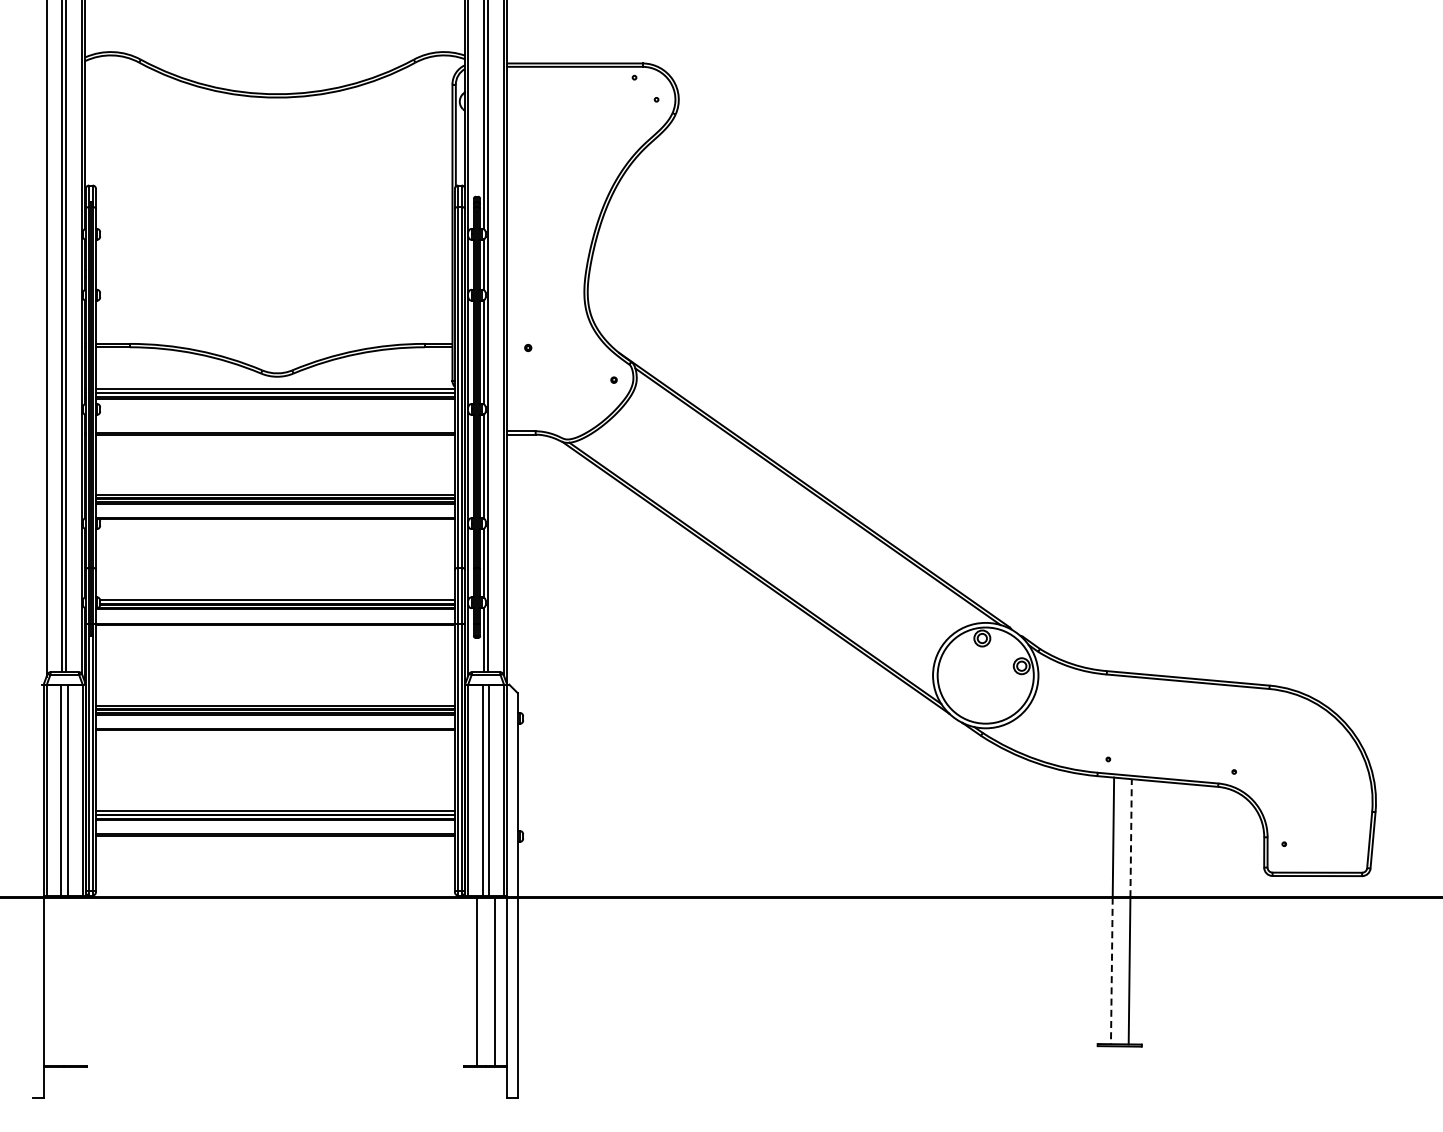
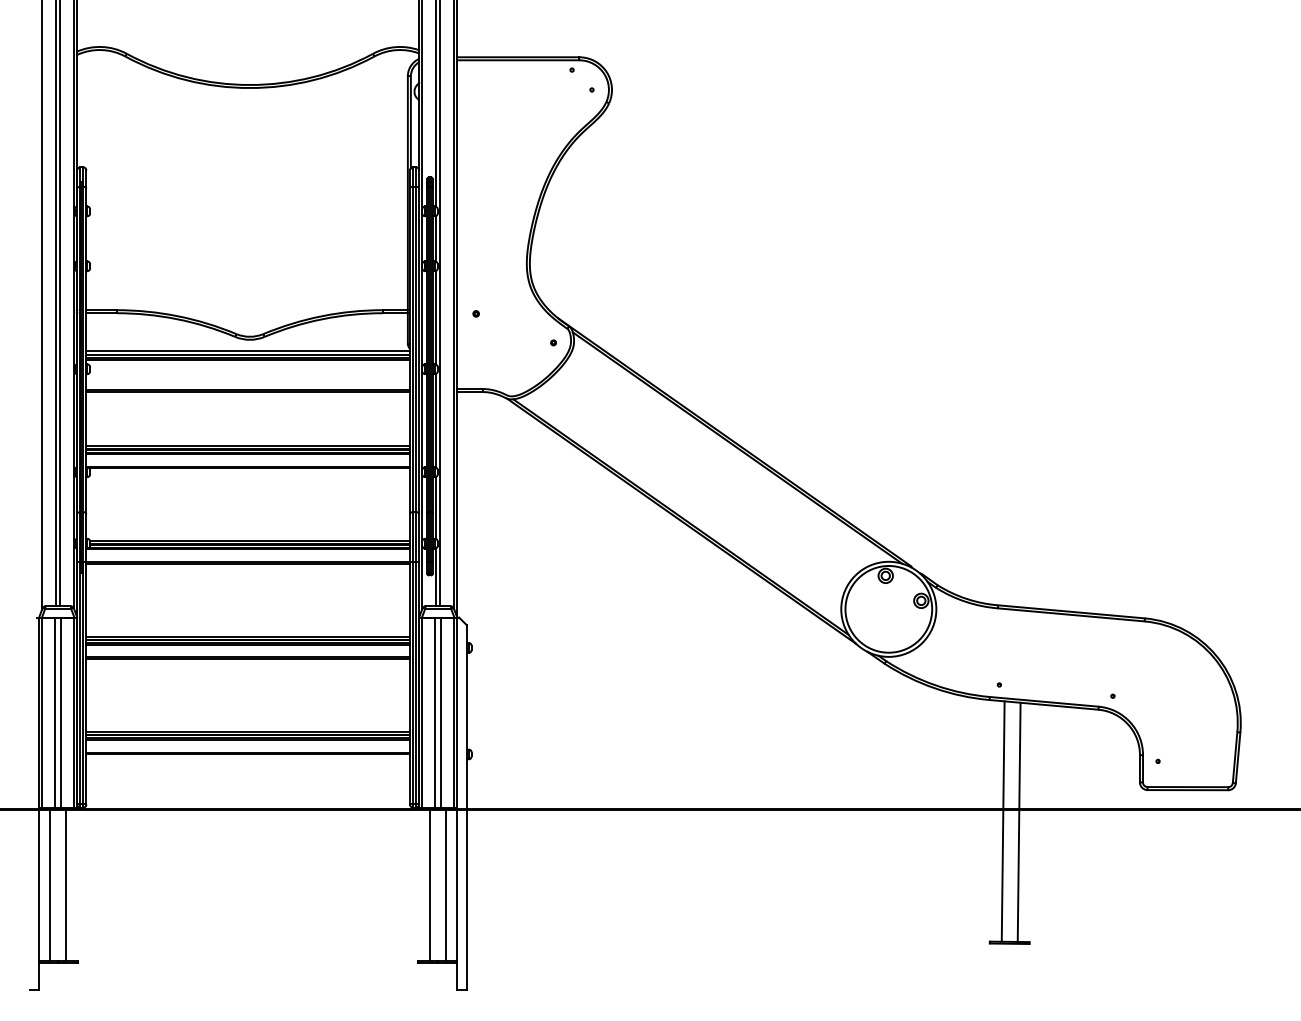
line: (1131, 837) -> (1020, 755), dashed -> solid
line: (1111, 971) -> (1002, 876), dashed -> solid
line: (55, 981) -> (49, 885), added
line: (73, 981) -> (66, 885), added

